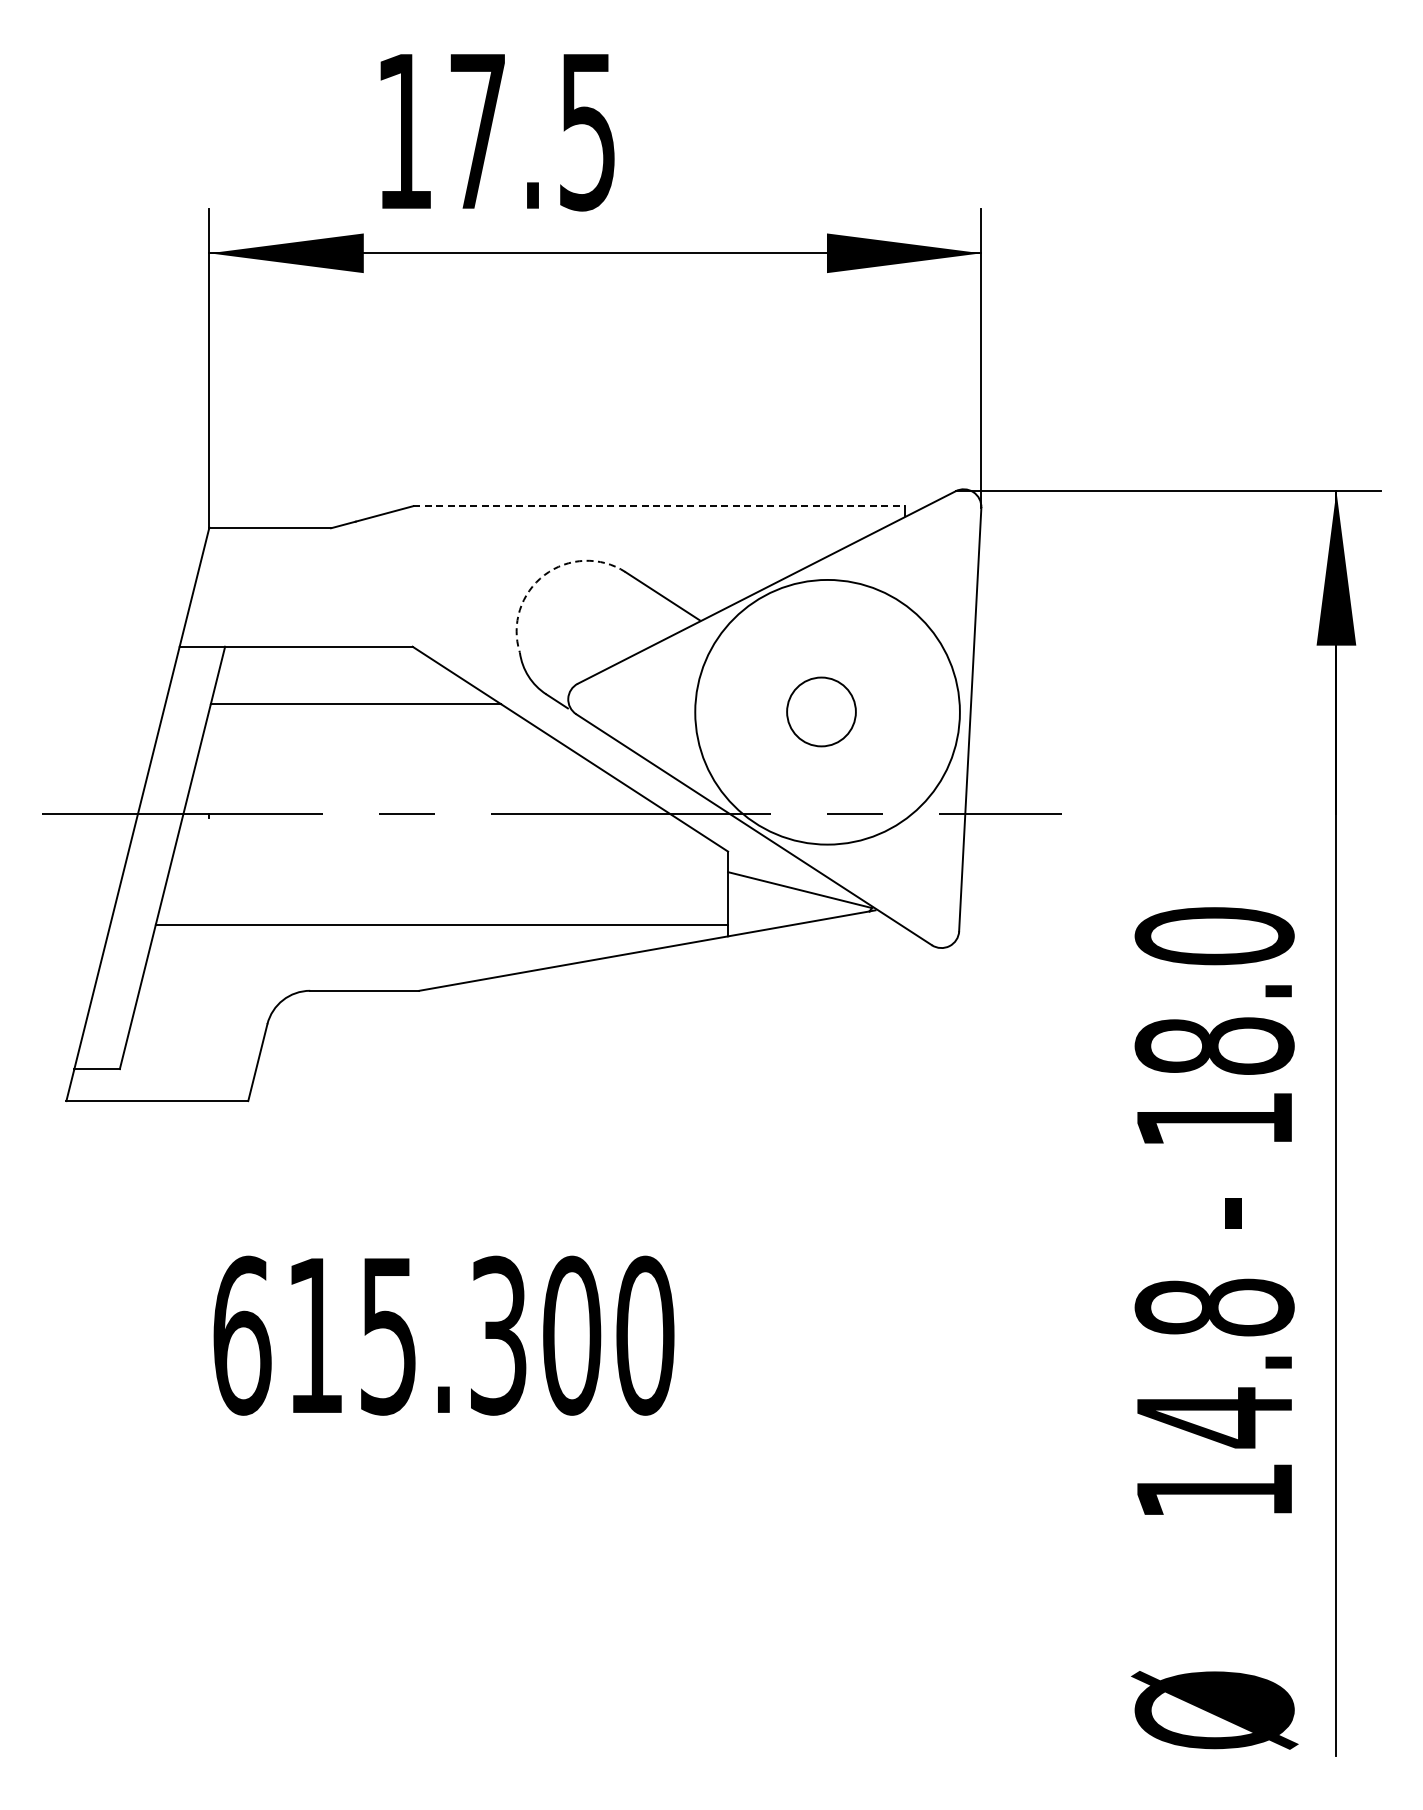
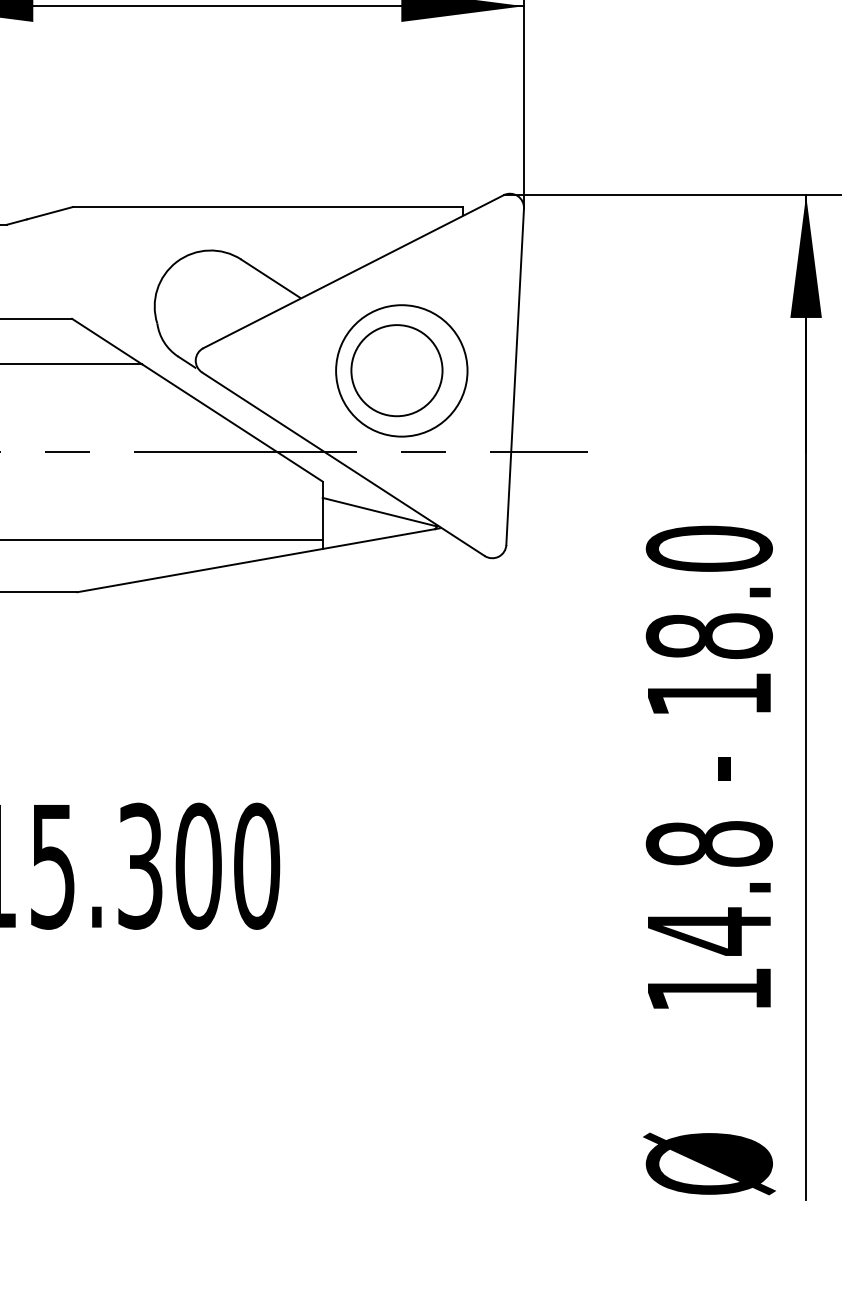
line: (658, 506) -> (267, 207), dashed -> solid
arc: (544, 575) -> (176, 262), dashed -> solid
circle: (821, 711) -> (396, 370), size x1.67
circle: (827, 712) -> (401, 371), size x0.62

